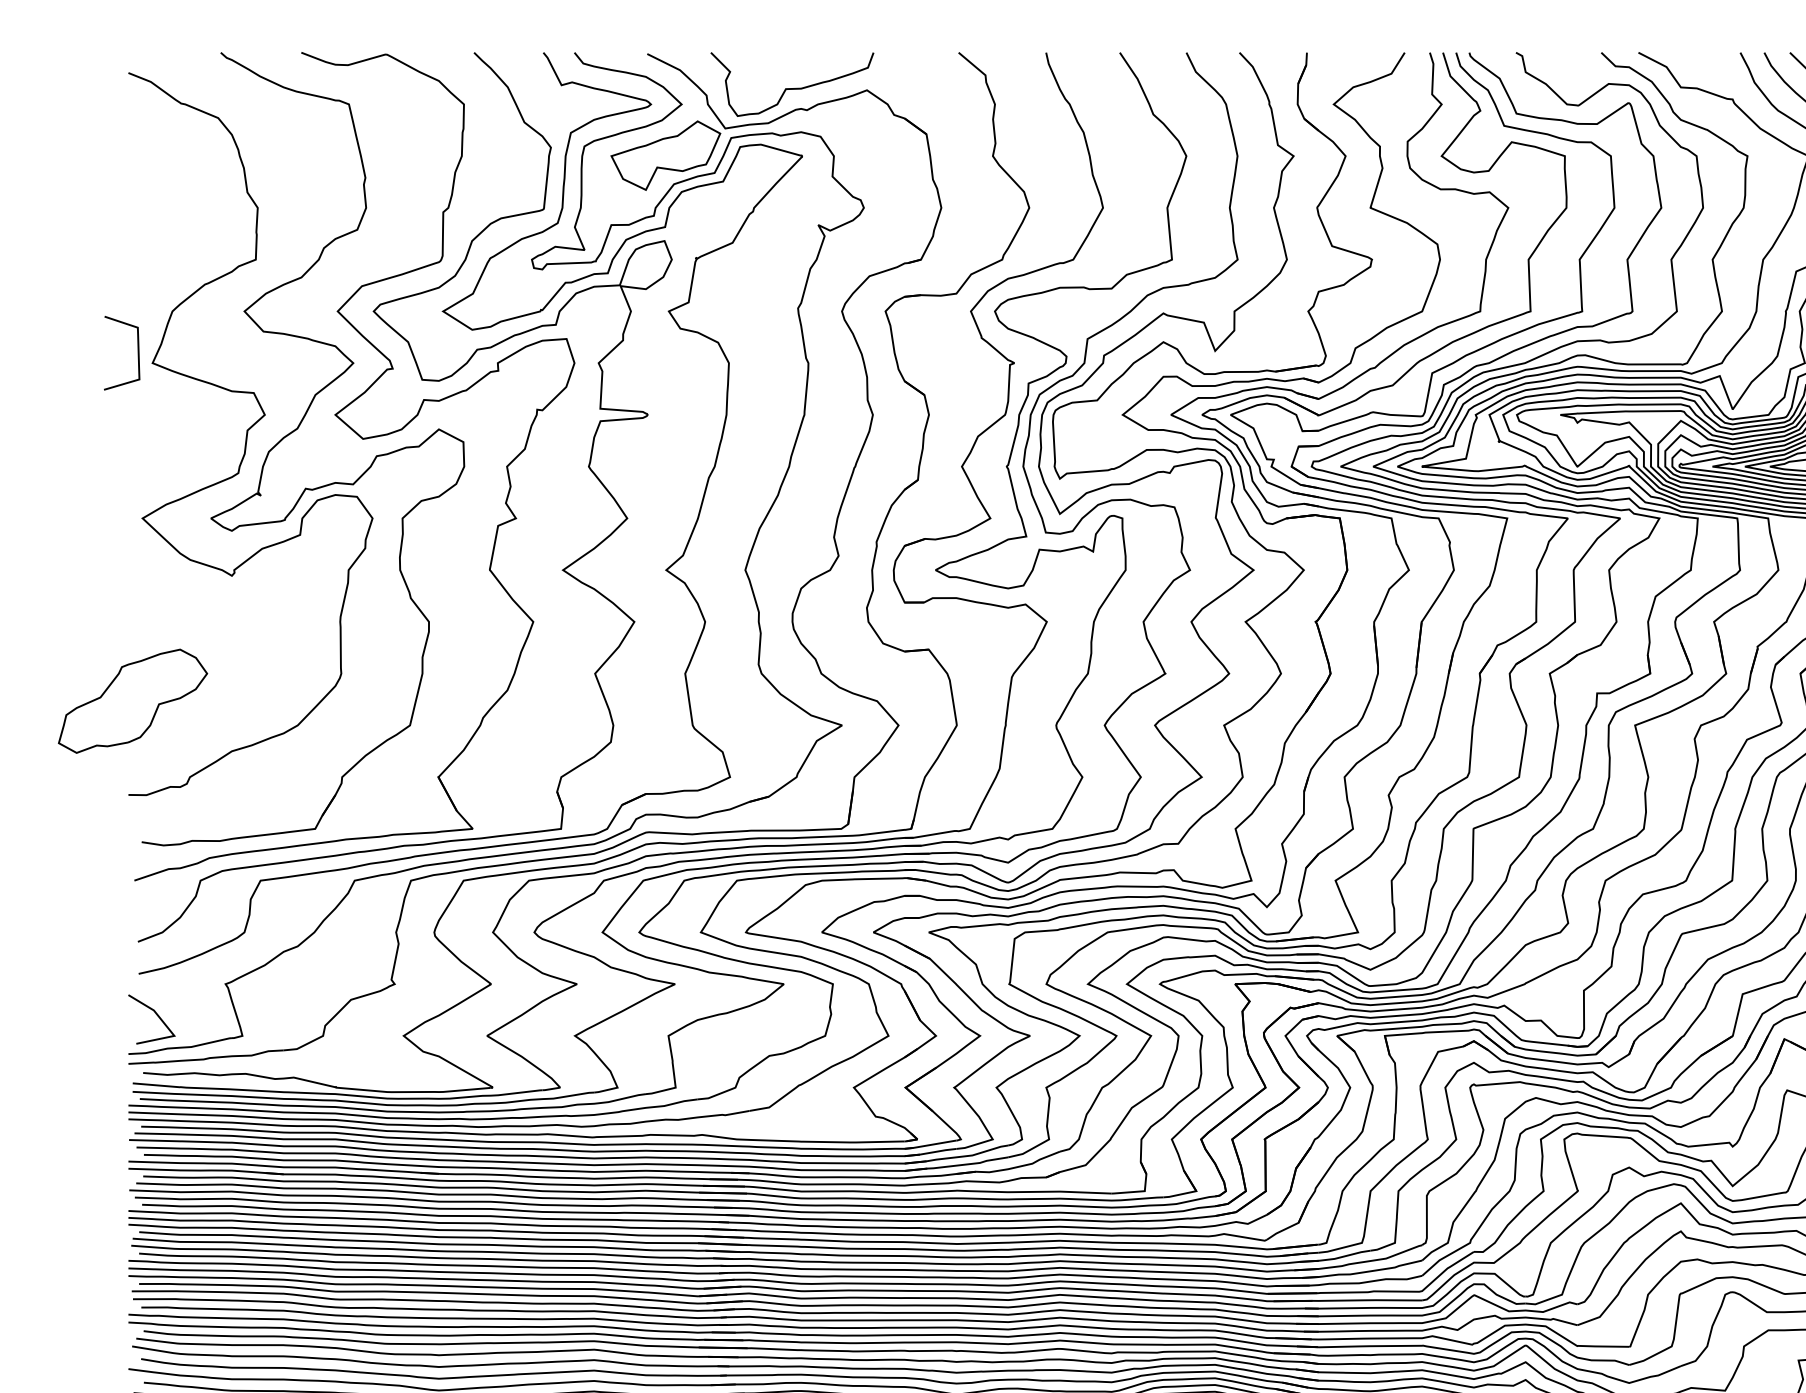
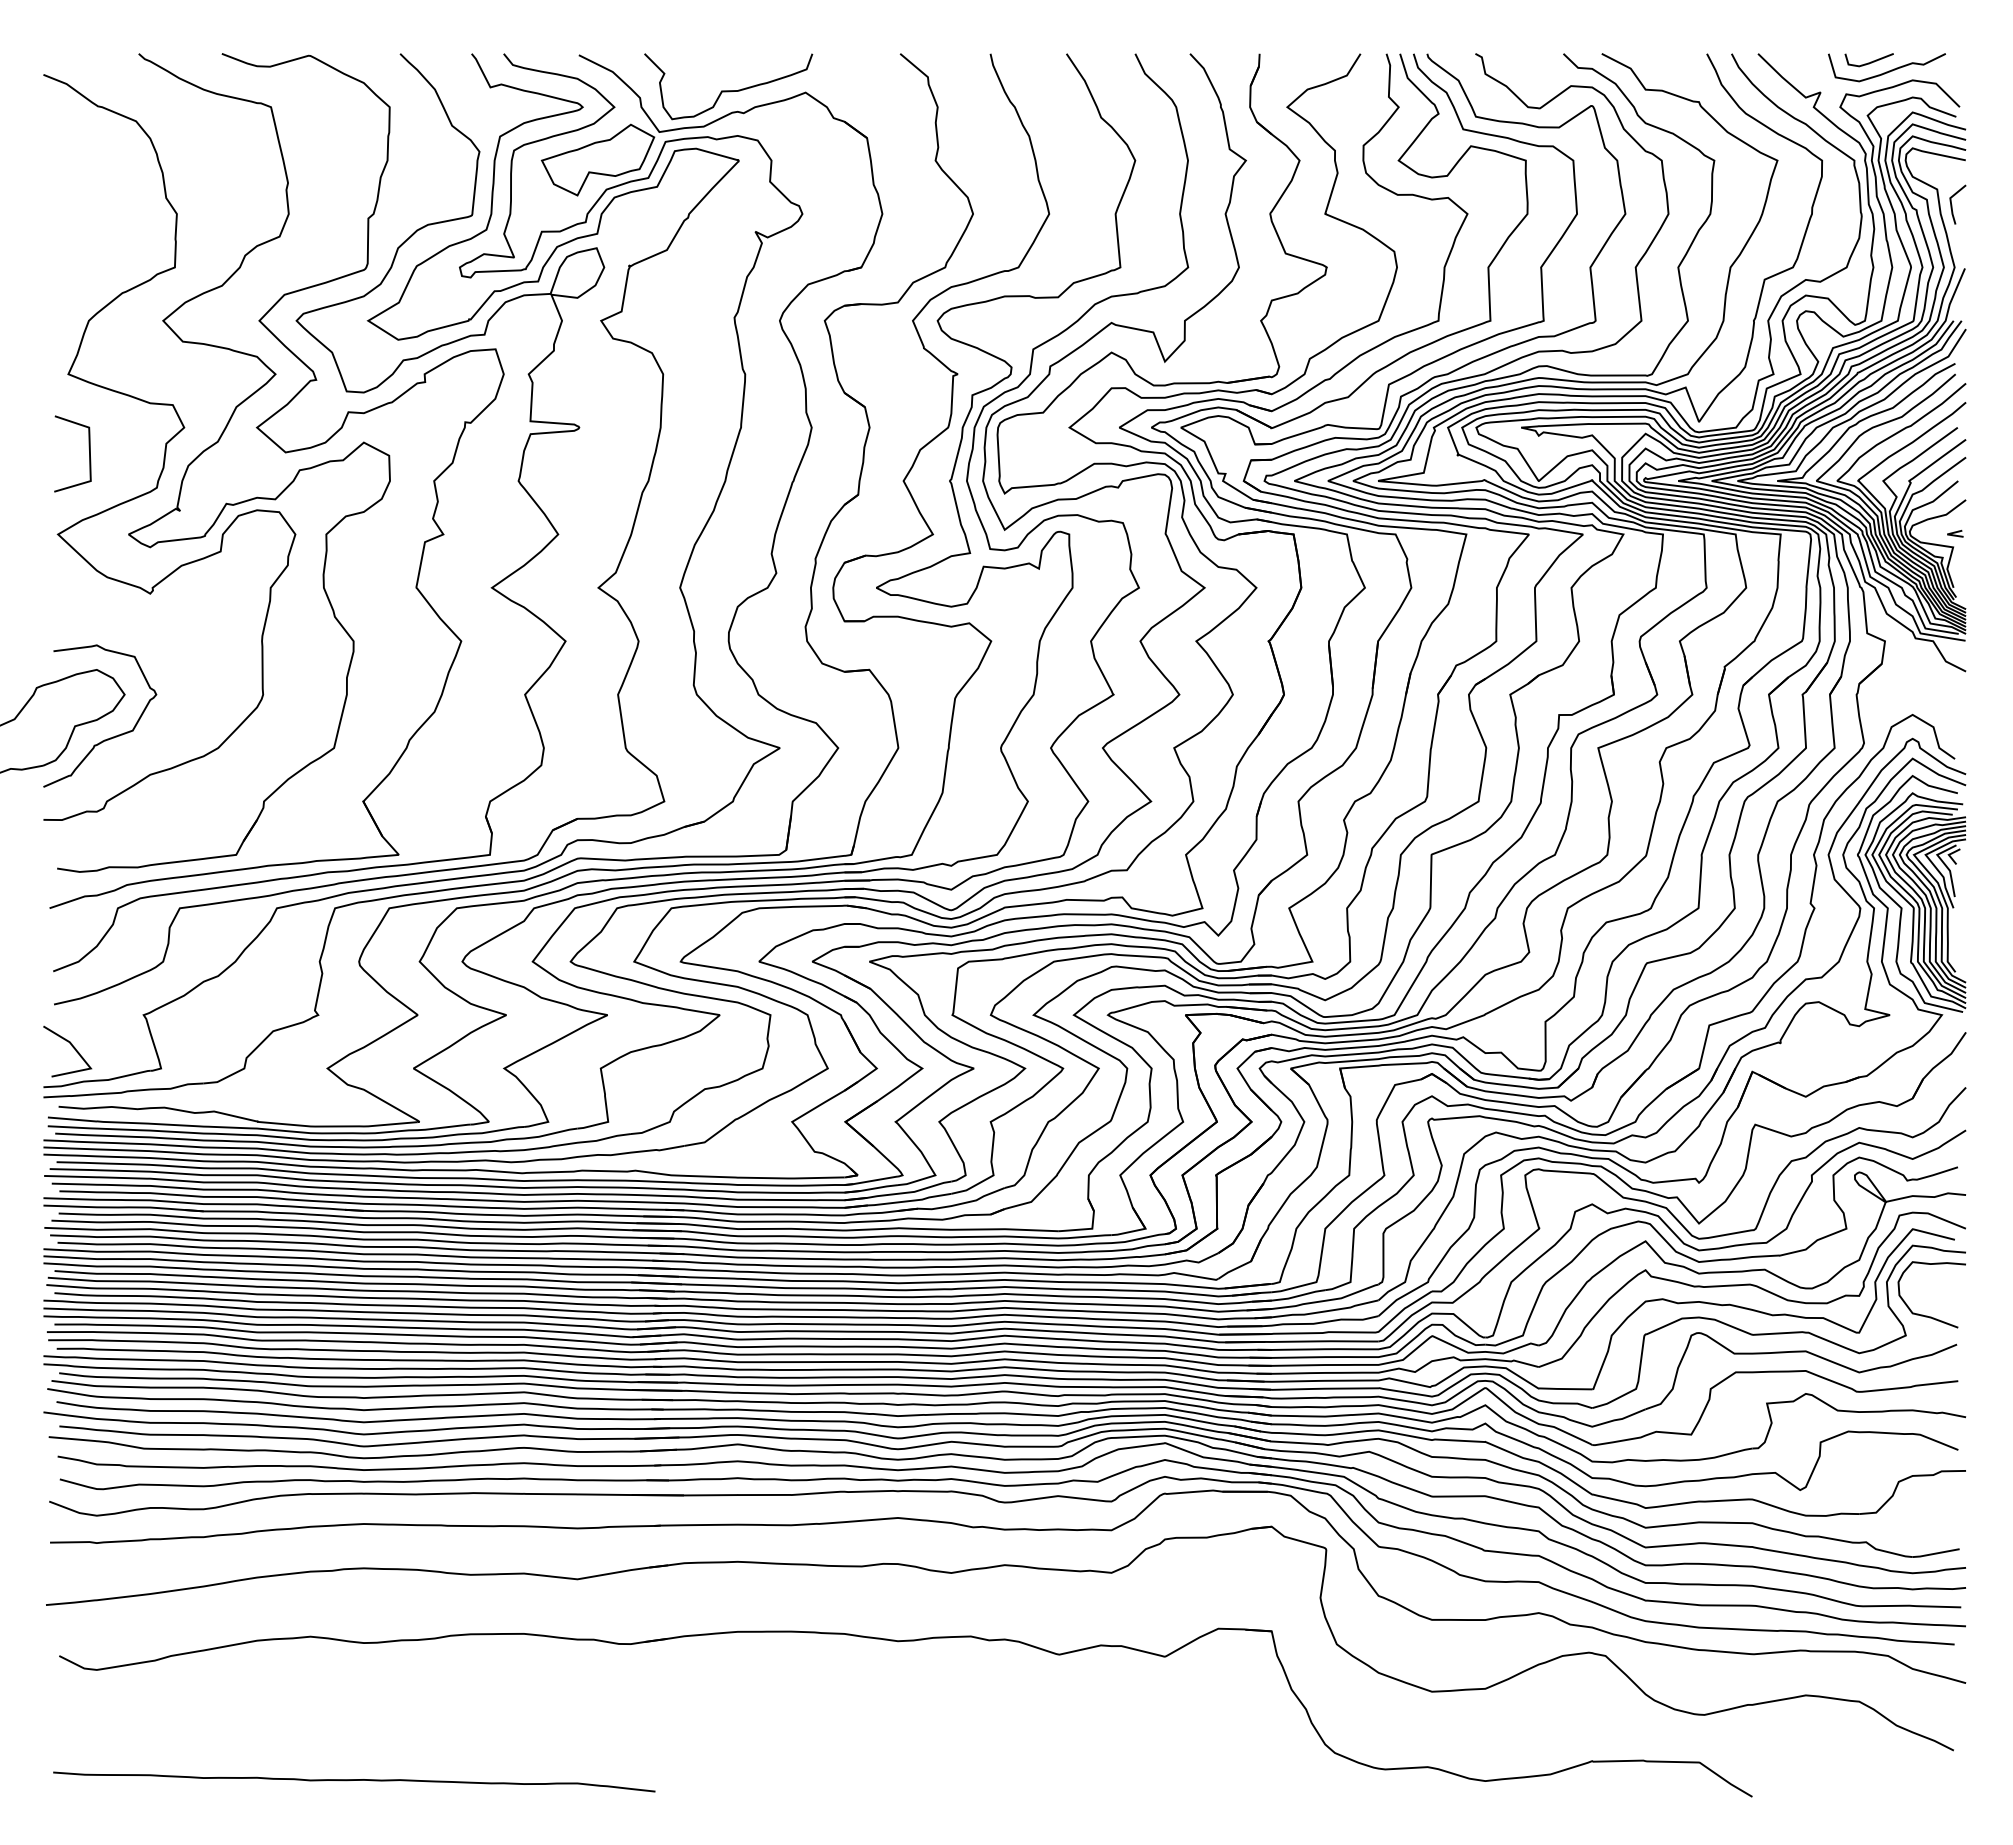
curve: (138, 352) -> (89, 453), moved
curve: (190, 716) -> (107, 738), added

